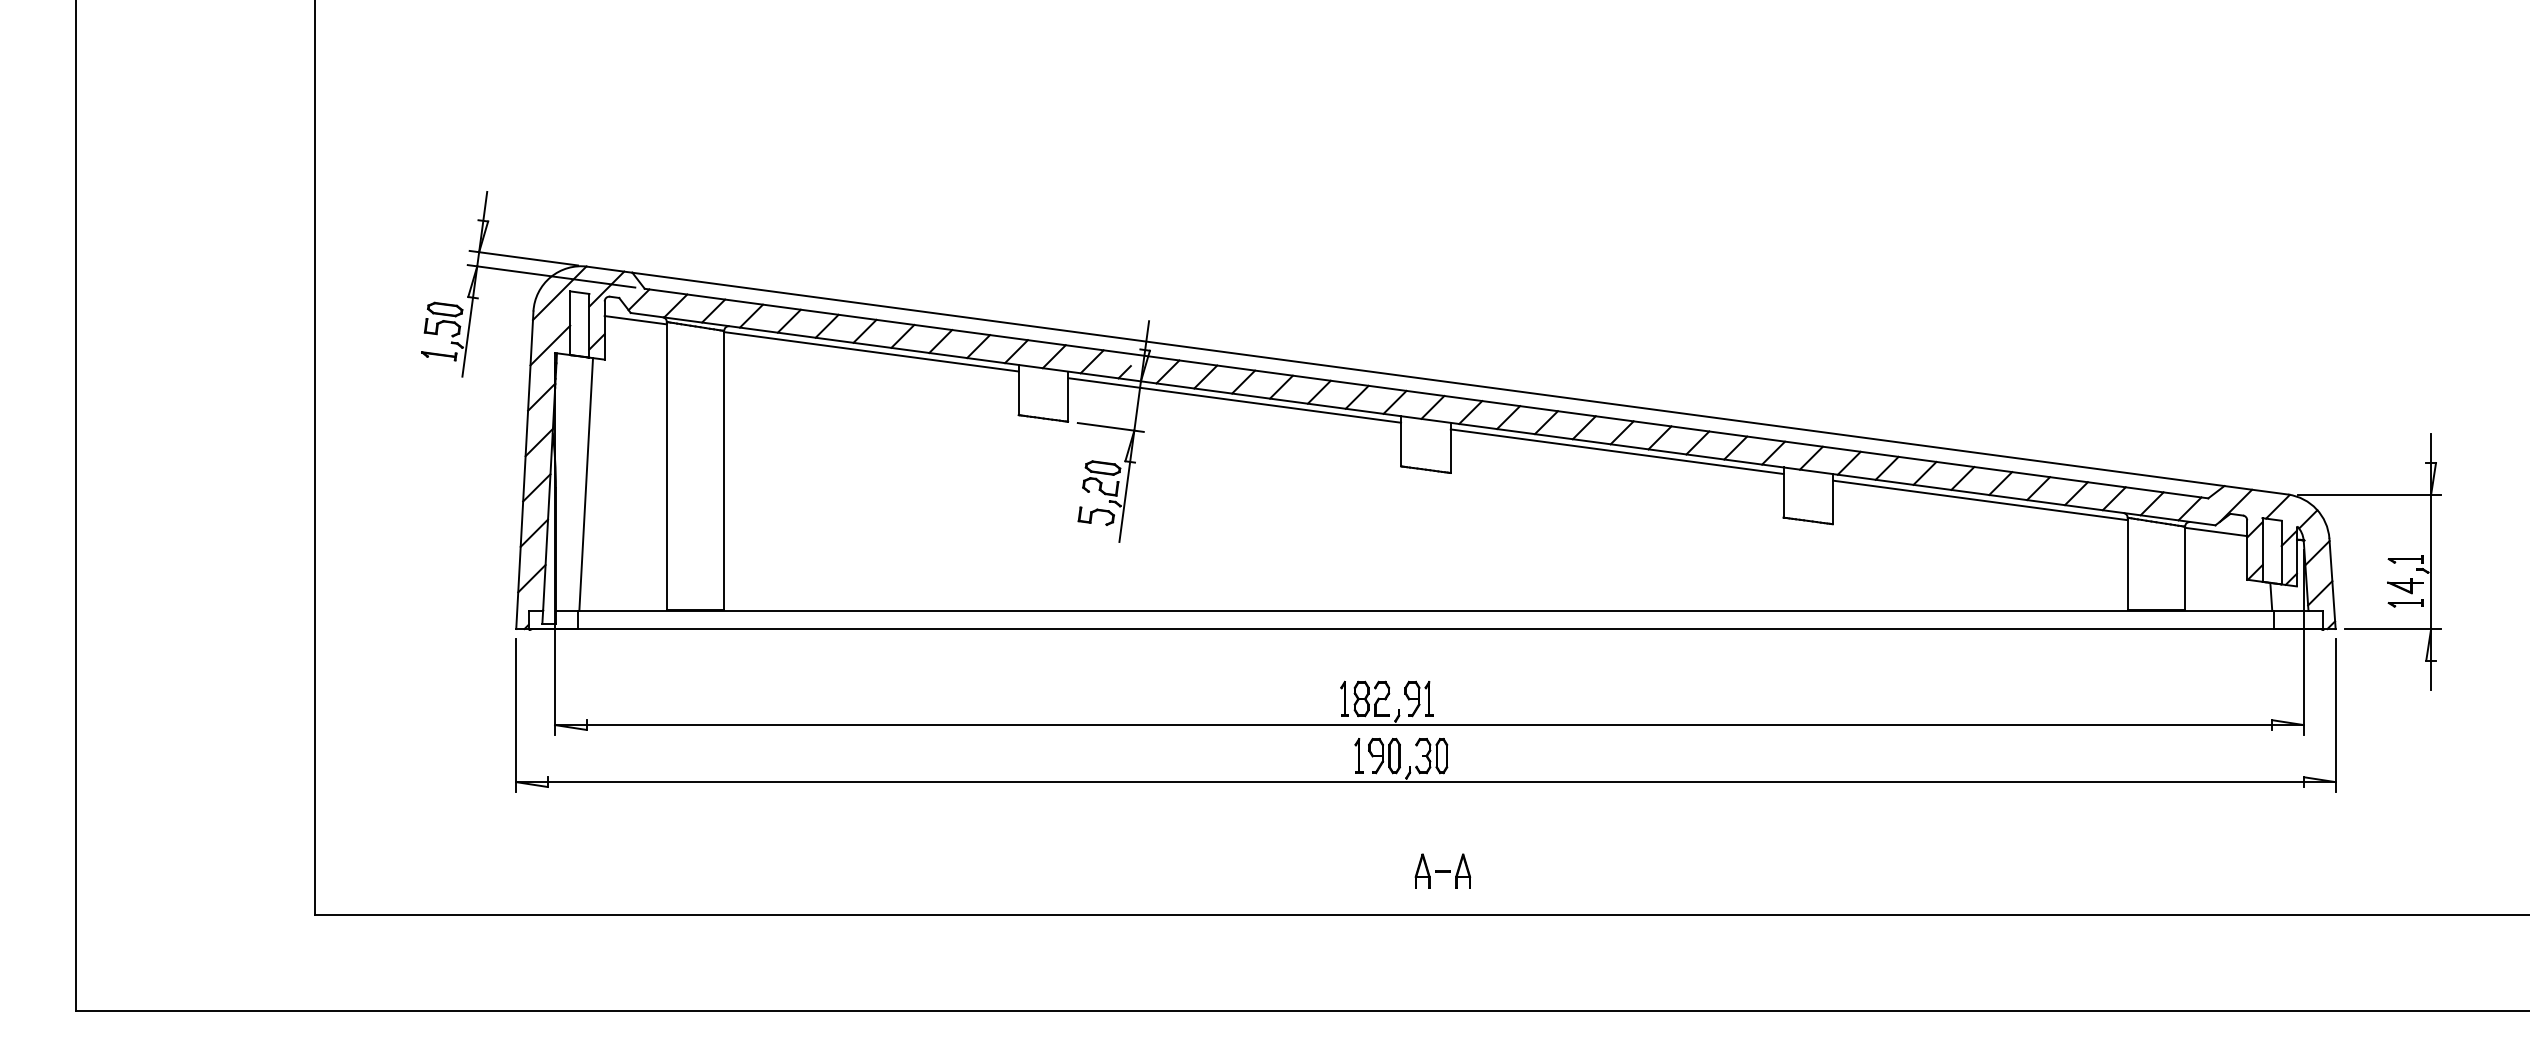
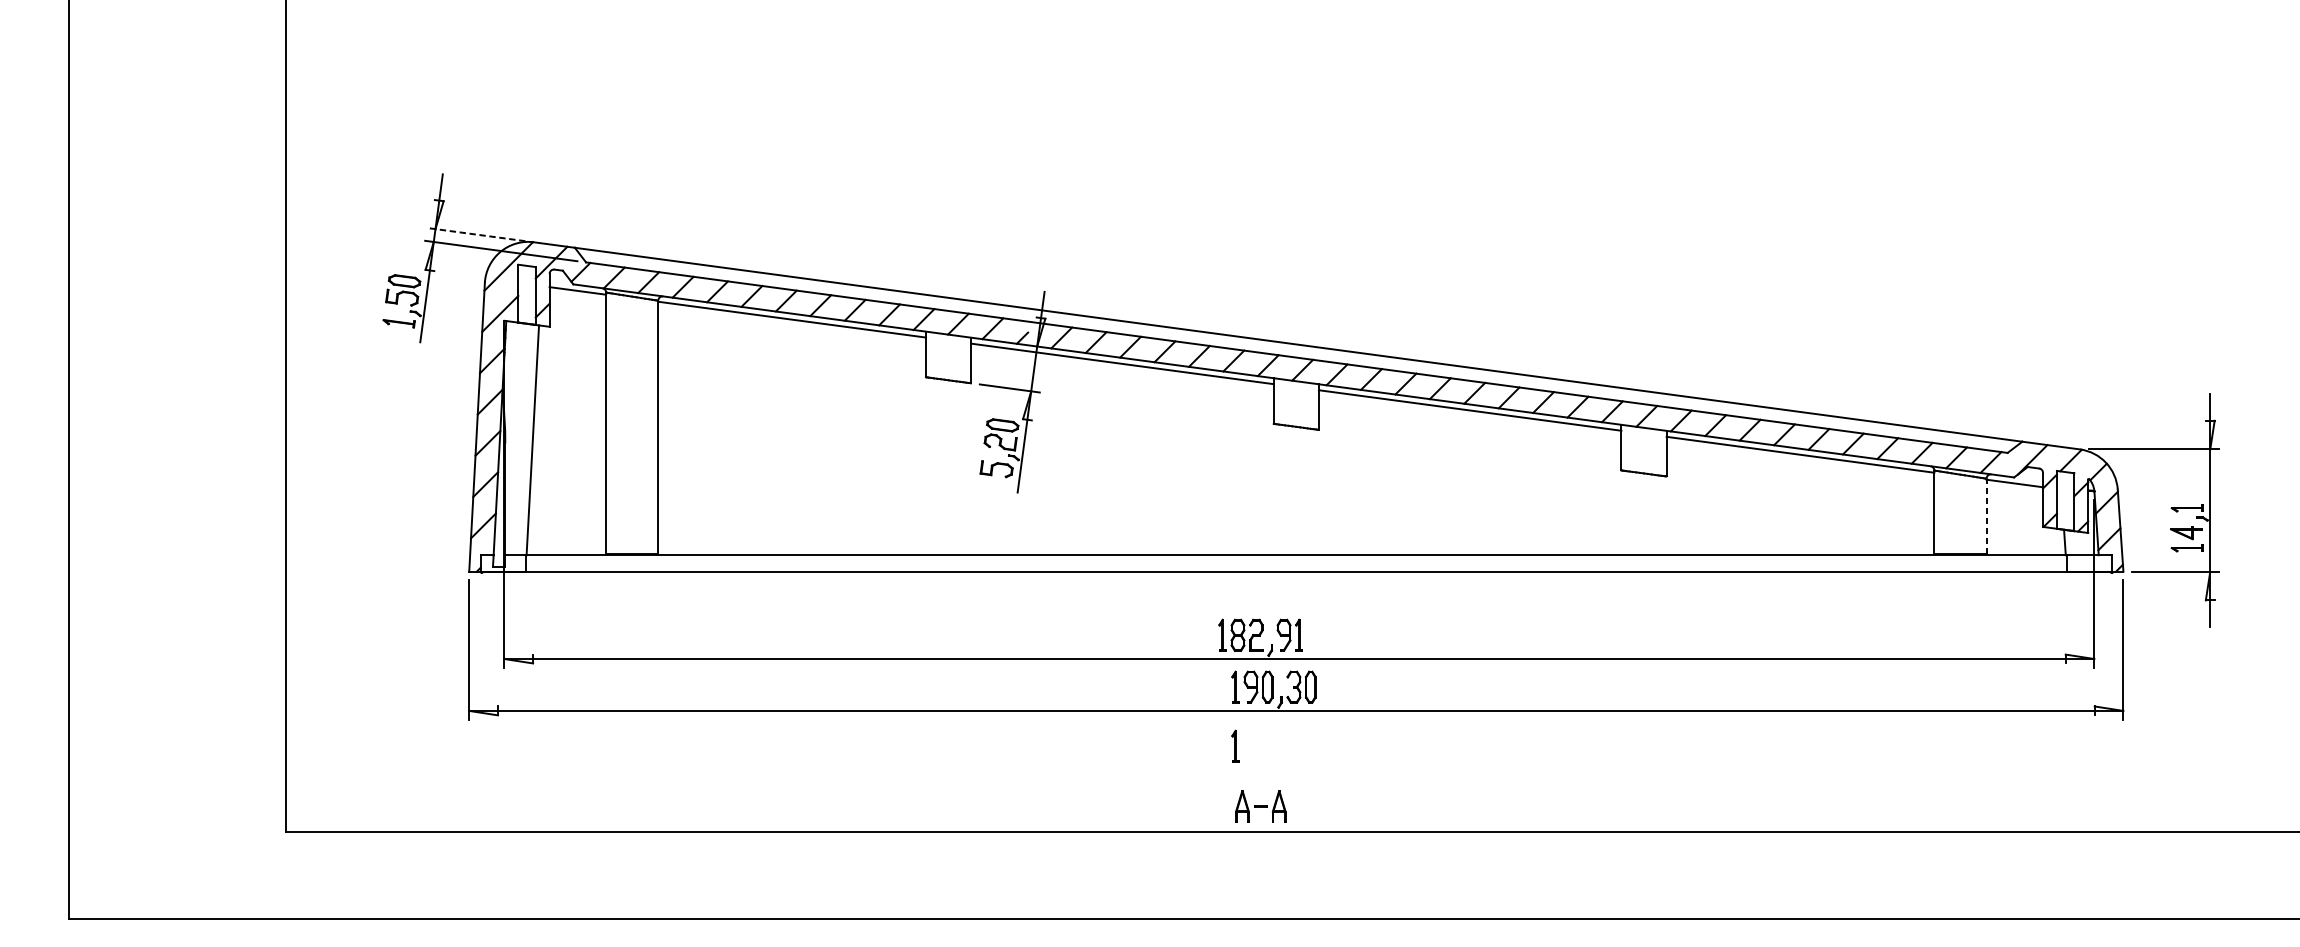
line: (523, 258) -> (475, 234), solid -> dashed
line: (2185, 568) -> (1986, 516), solid -> dashed
part: (1358, 820) -> (1235, 745), added
part: (1442, 870) -> (1260, 805), moved

